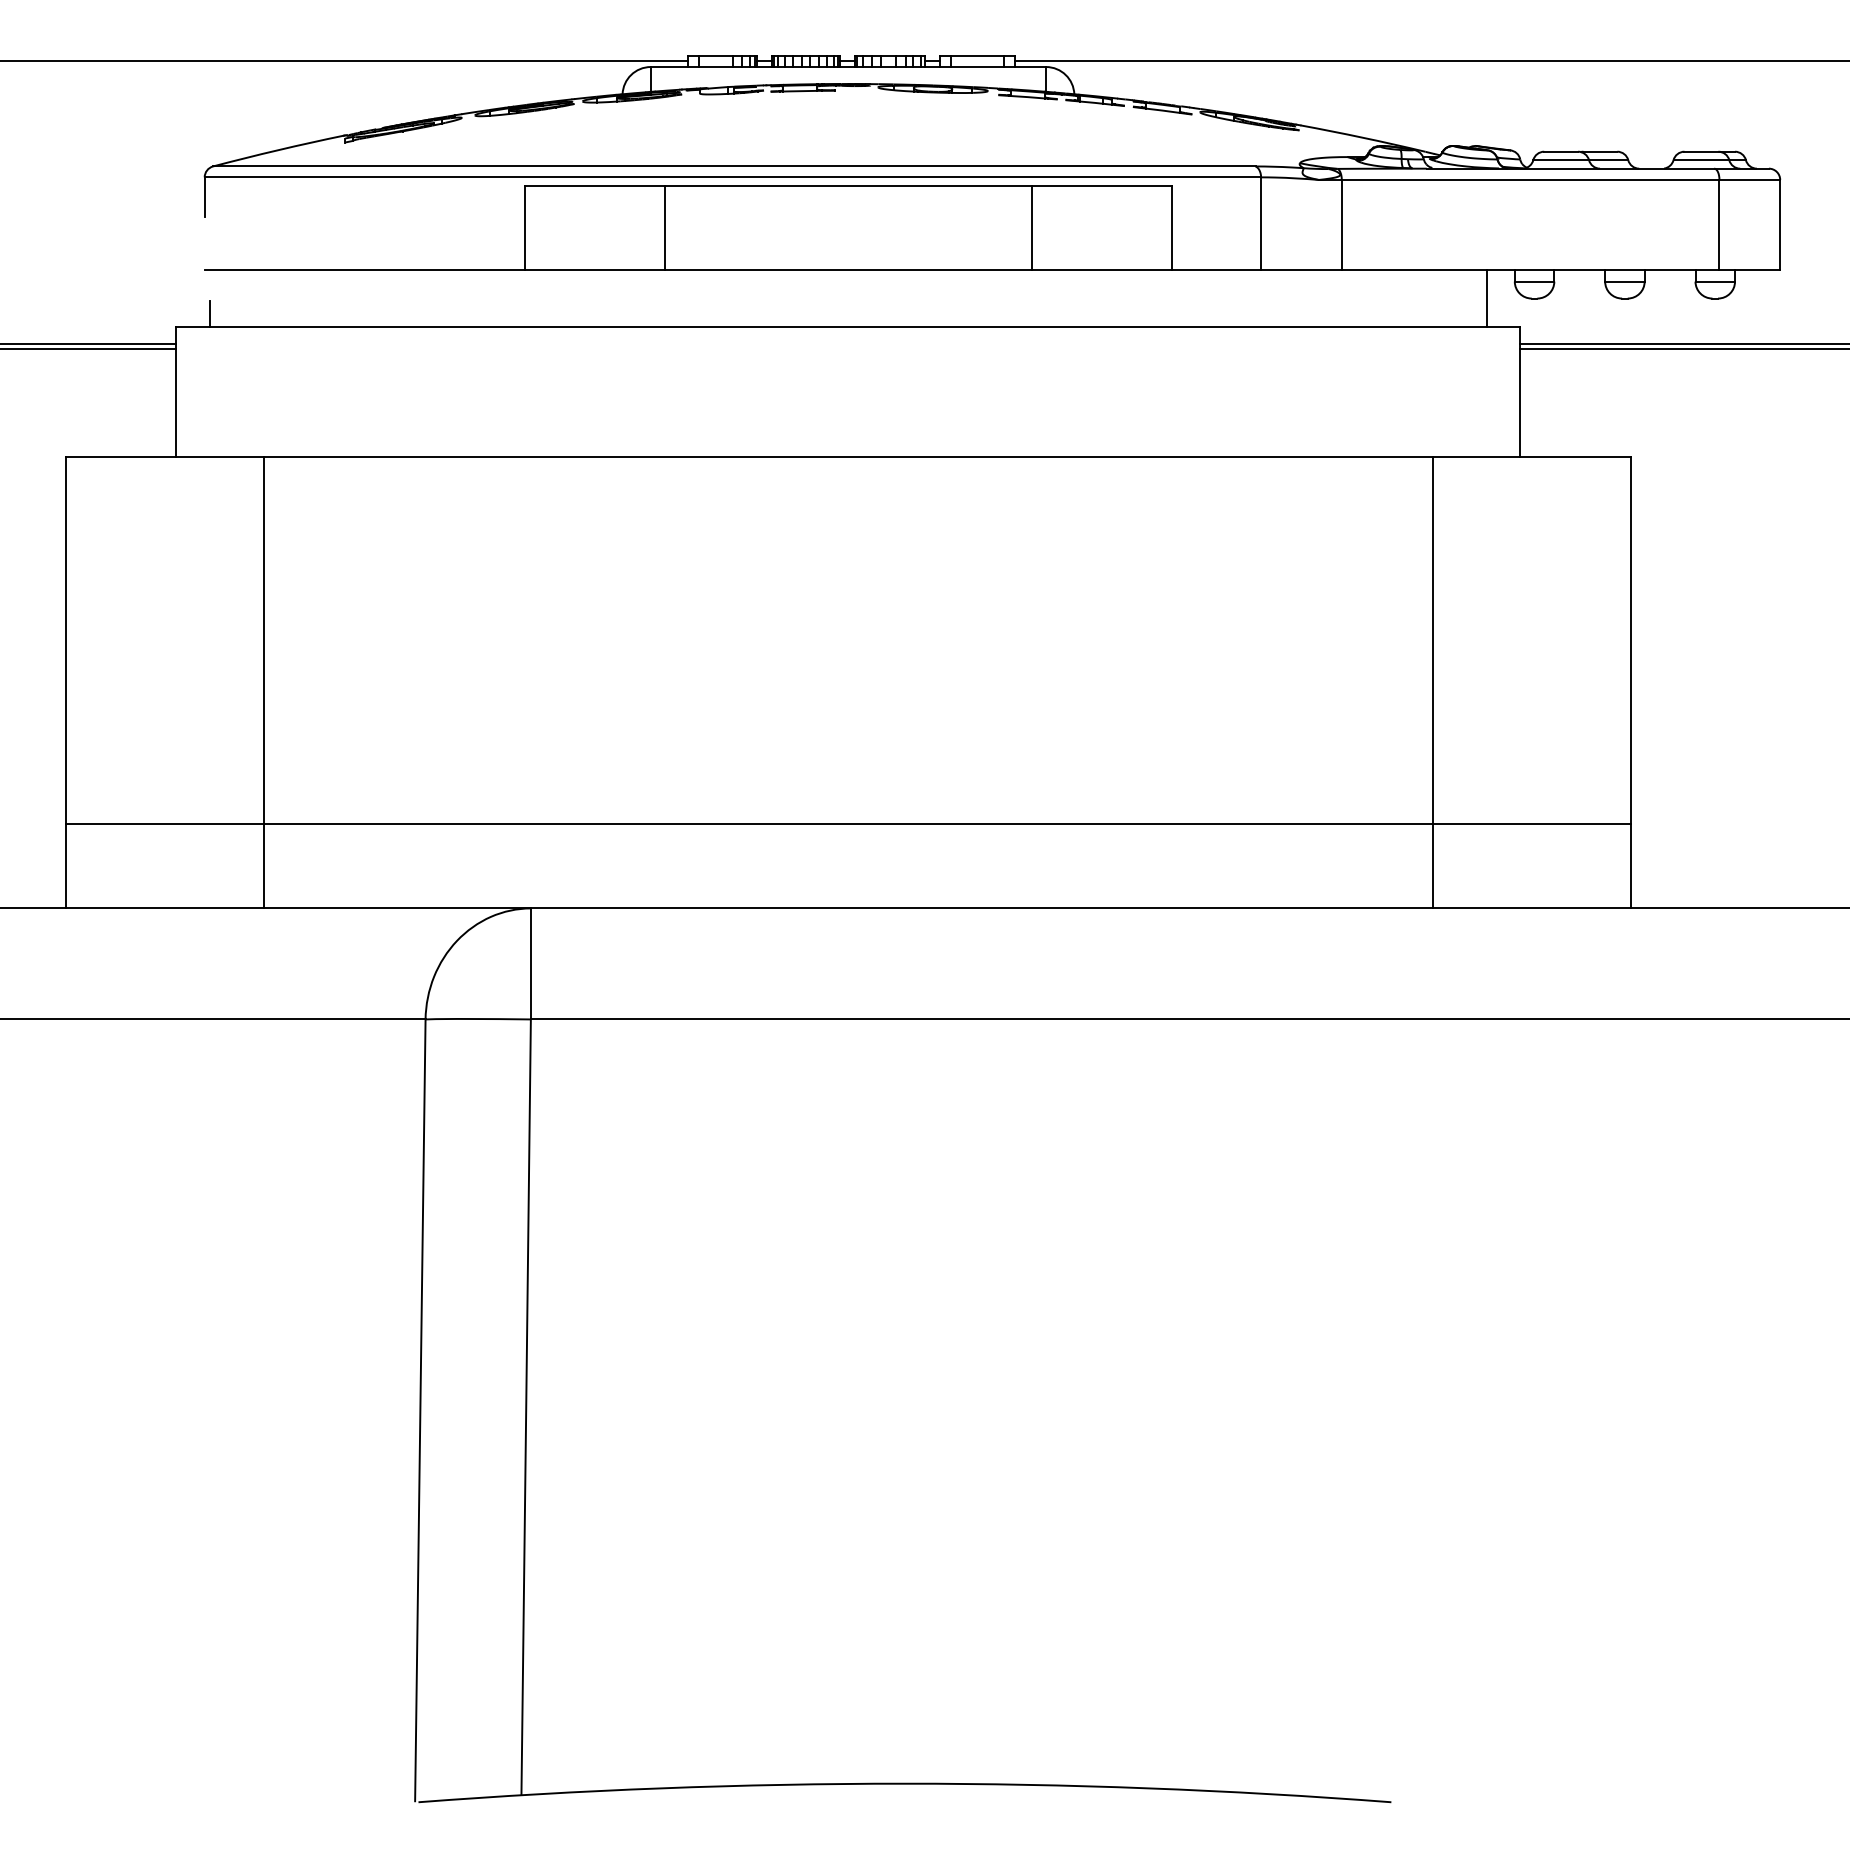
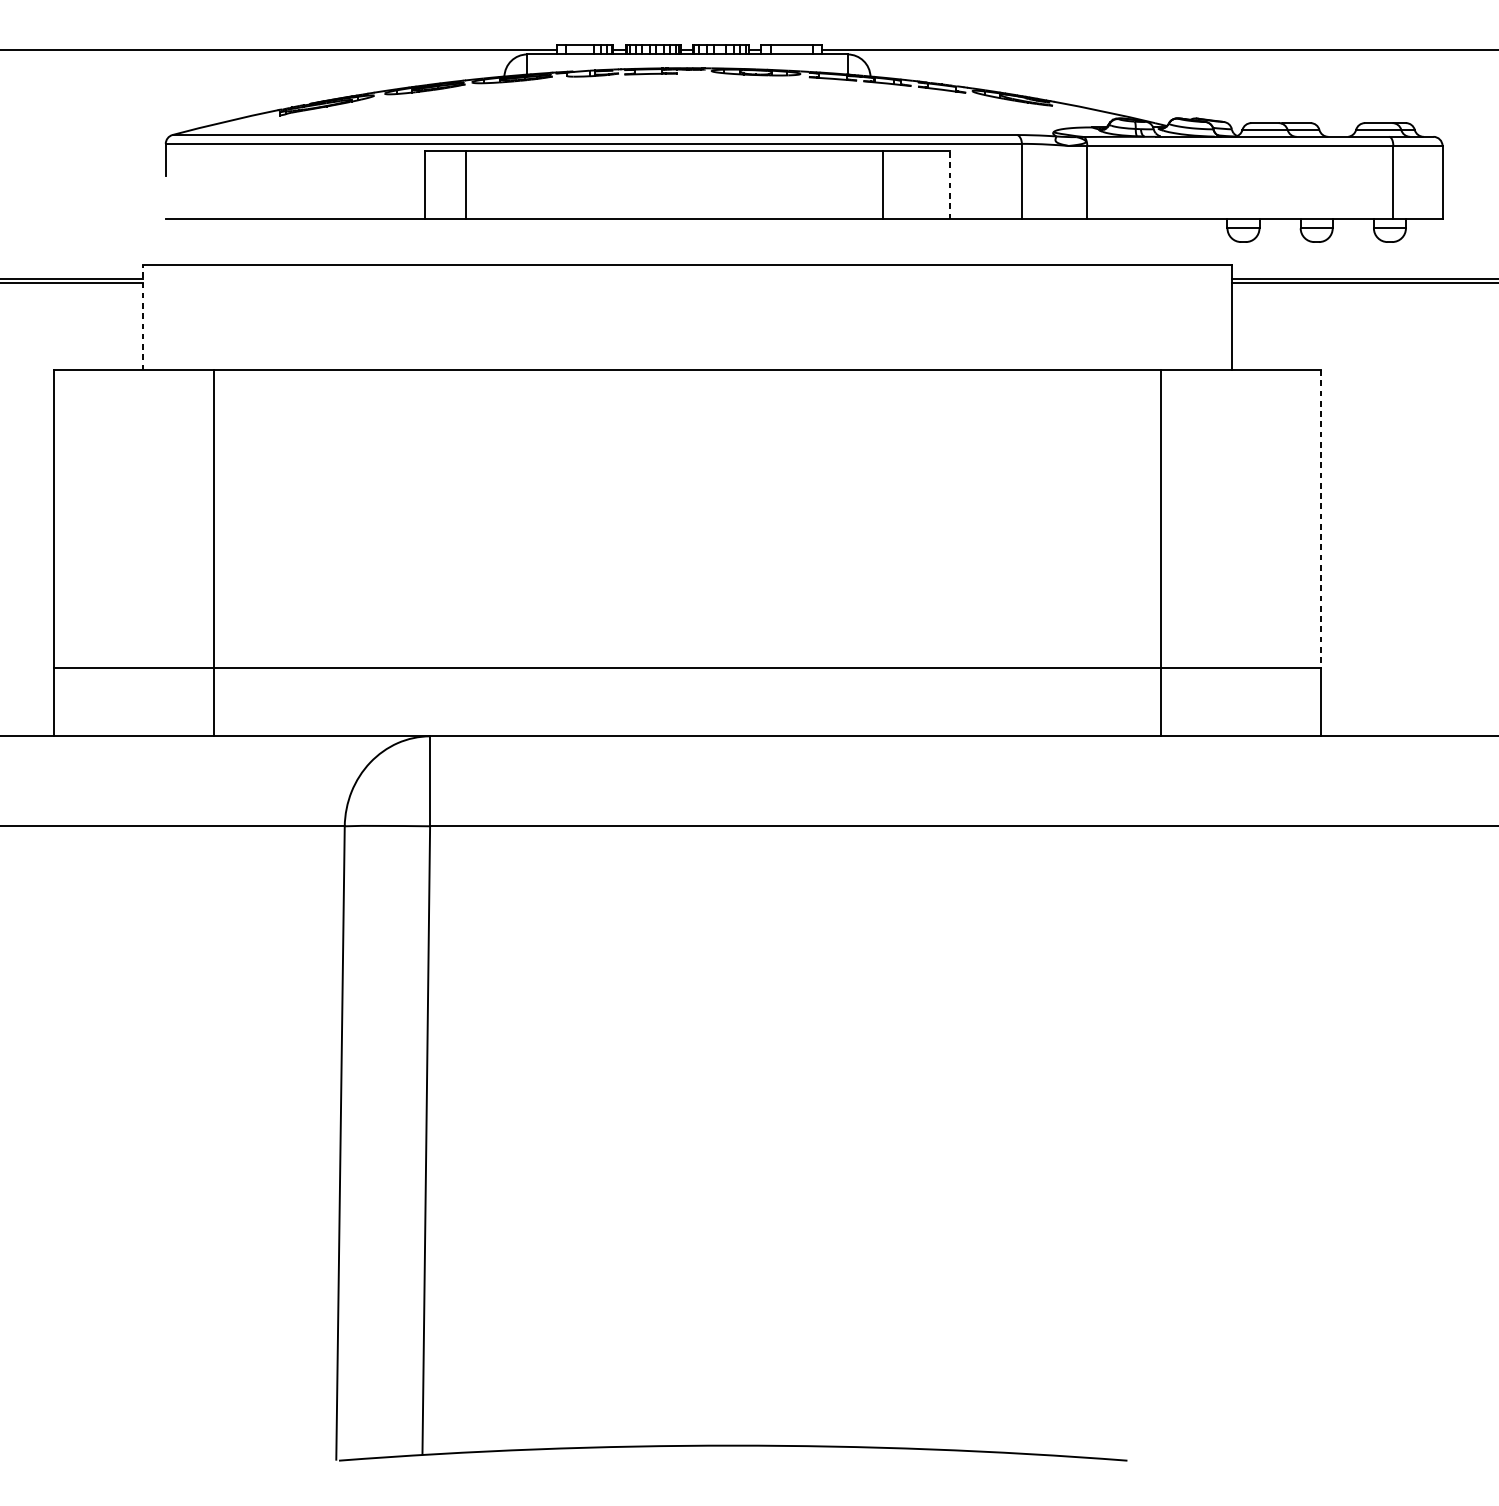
line: (664, 227) -> (465, 184), moved
line: (1031, 227) -> (882, 184), moved
line: (1172, 227) -> (950, 184), solid -> dashed
line: (1486, 298) -> (1204, 242), removed
line: (210, 313) -> (170, 254), removed
line: (176, 391) -> (142, 317), solid -> dashed
line: (1630, 640) -> (1321, 519), solid -> dashed

